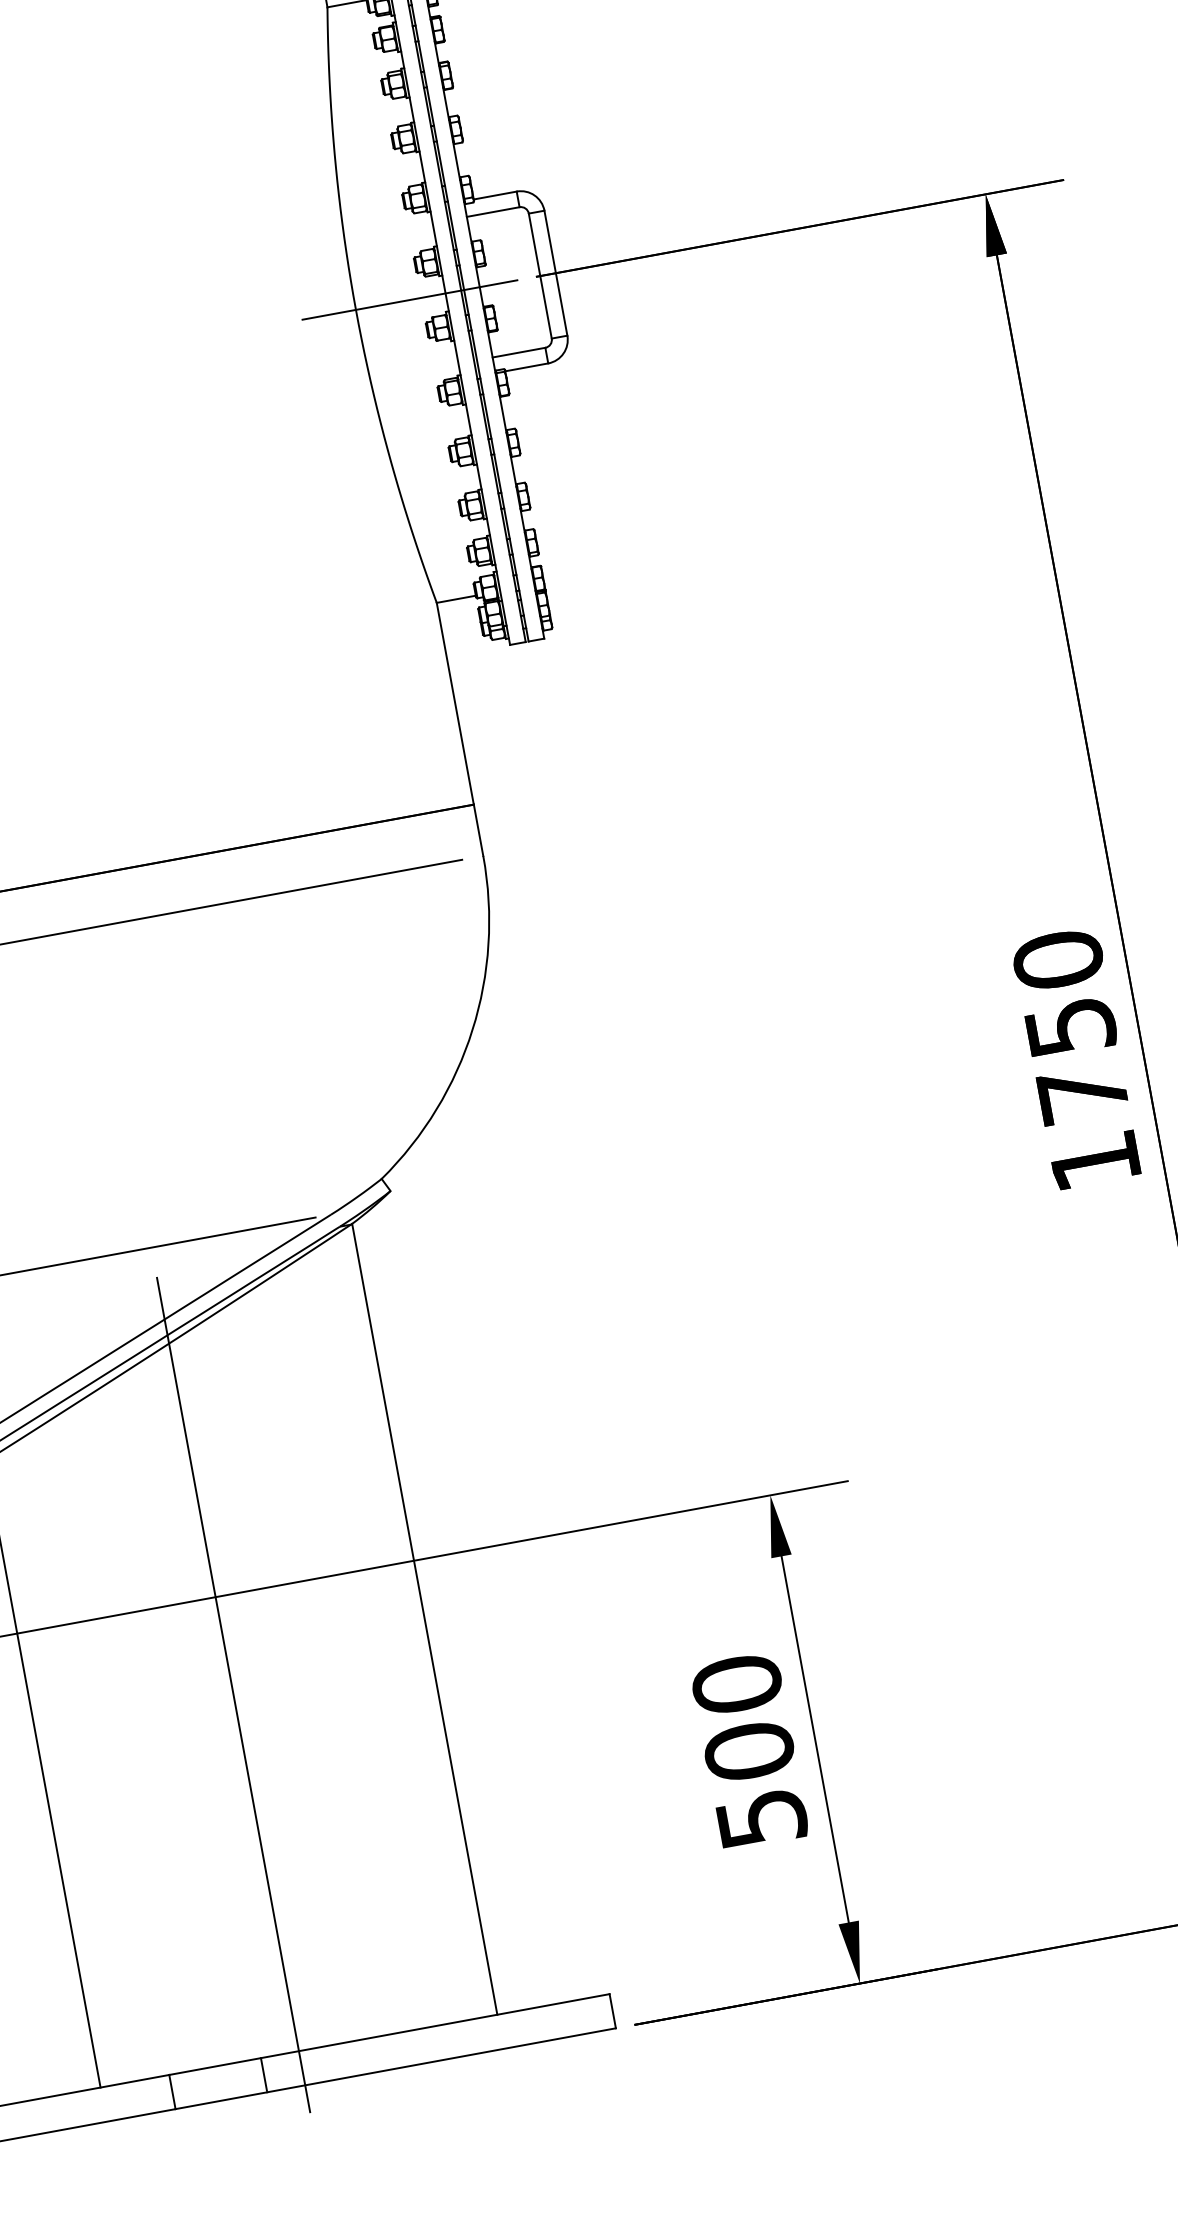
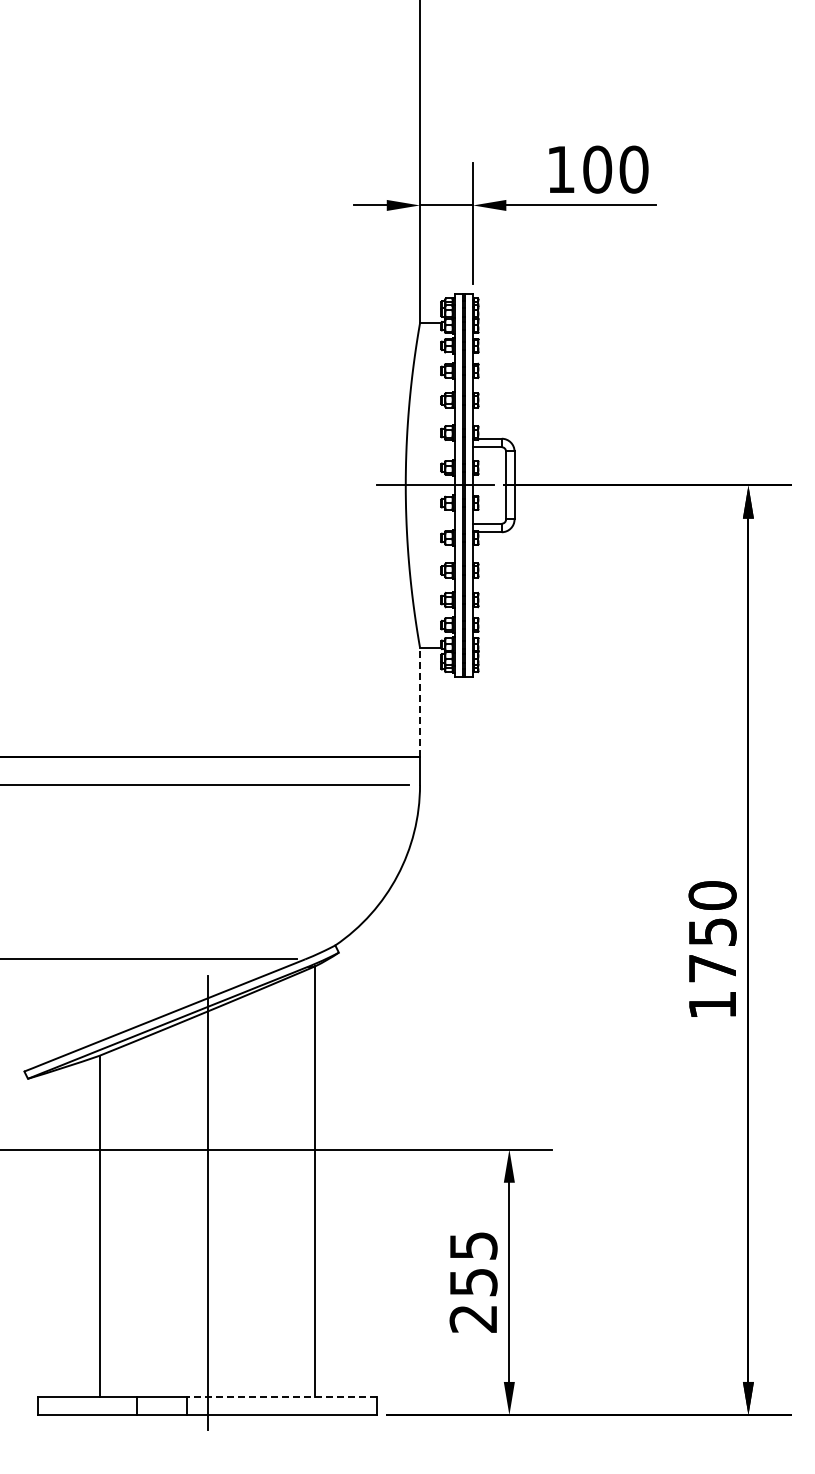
line: (456, 703) -> (420, 702), solid -> dashed
text: (748, 1749) -> (473, 1281), 500 -> 255
line: (434, 2026) -> (281, 1396), solid -> dashed

